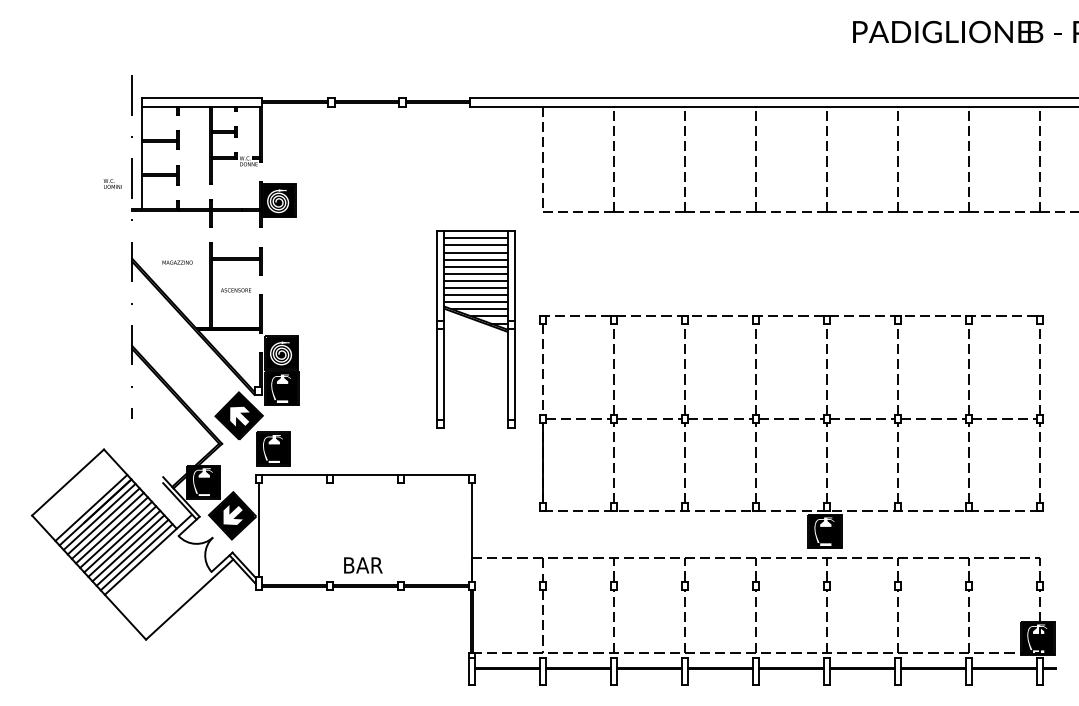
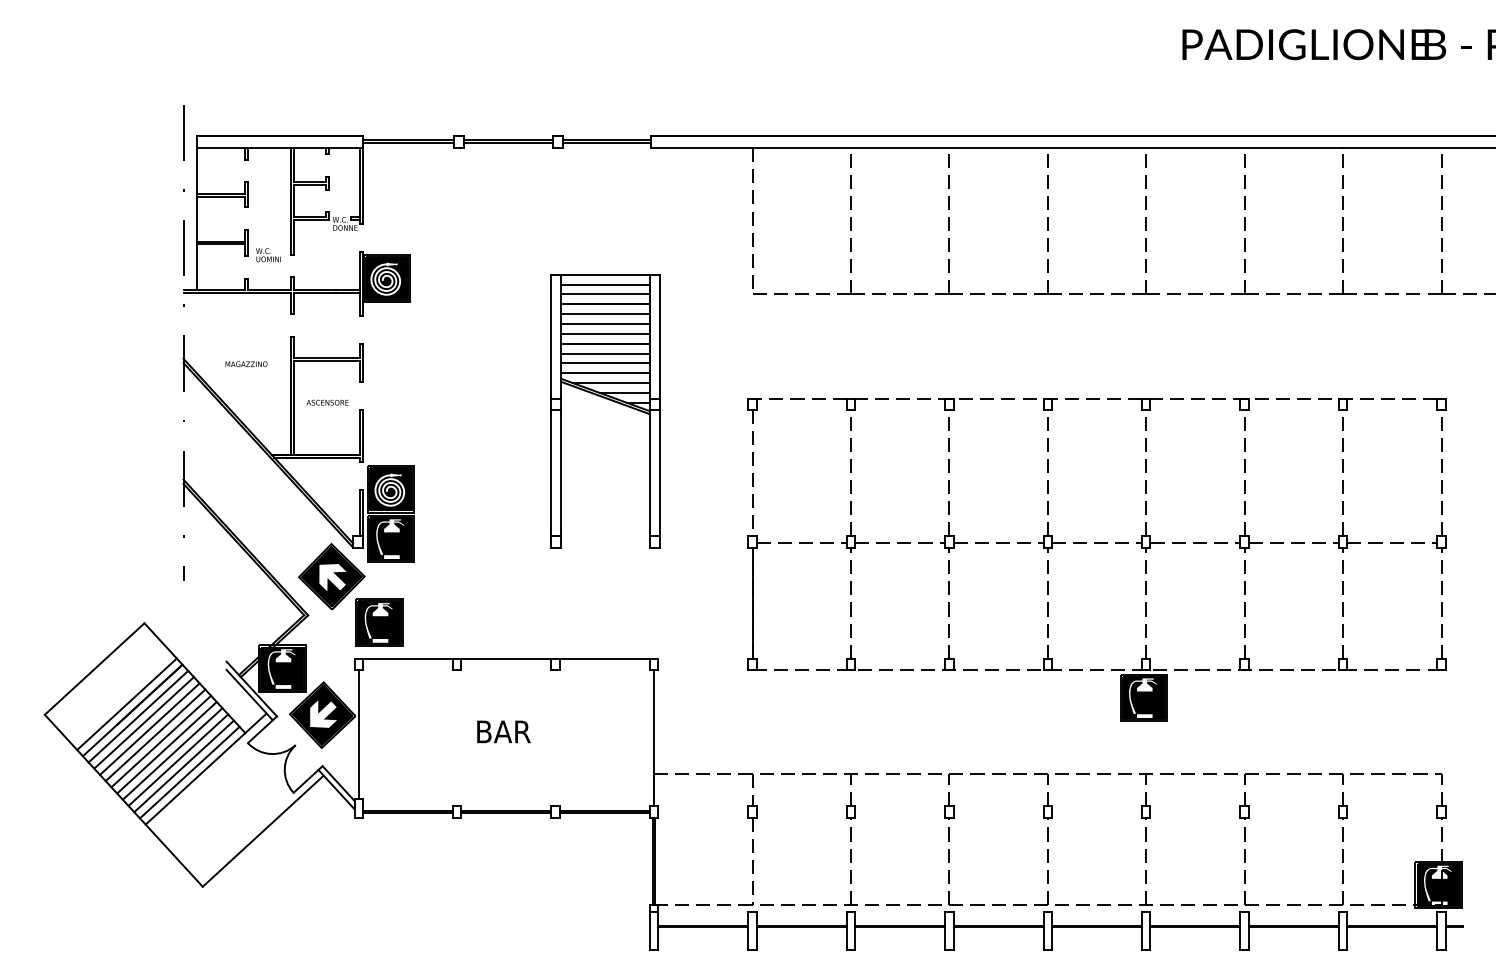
text: (112, 184) -> (268, 255), moved
part: (477, 321) -> (608, 400), moved
part: (790, 420) -> (1096, 543), moved
text: (363, 565) -> (503, 731), moved

